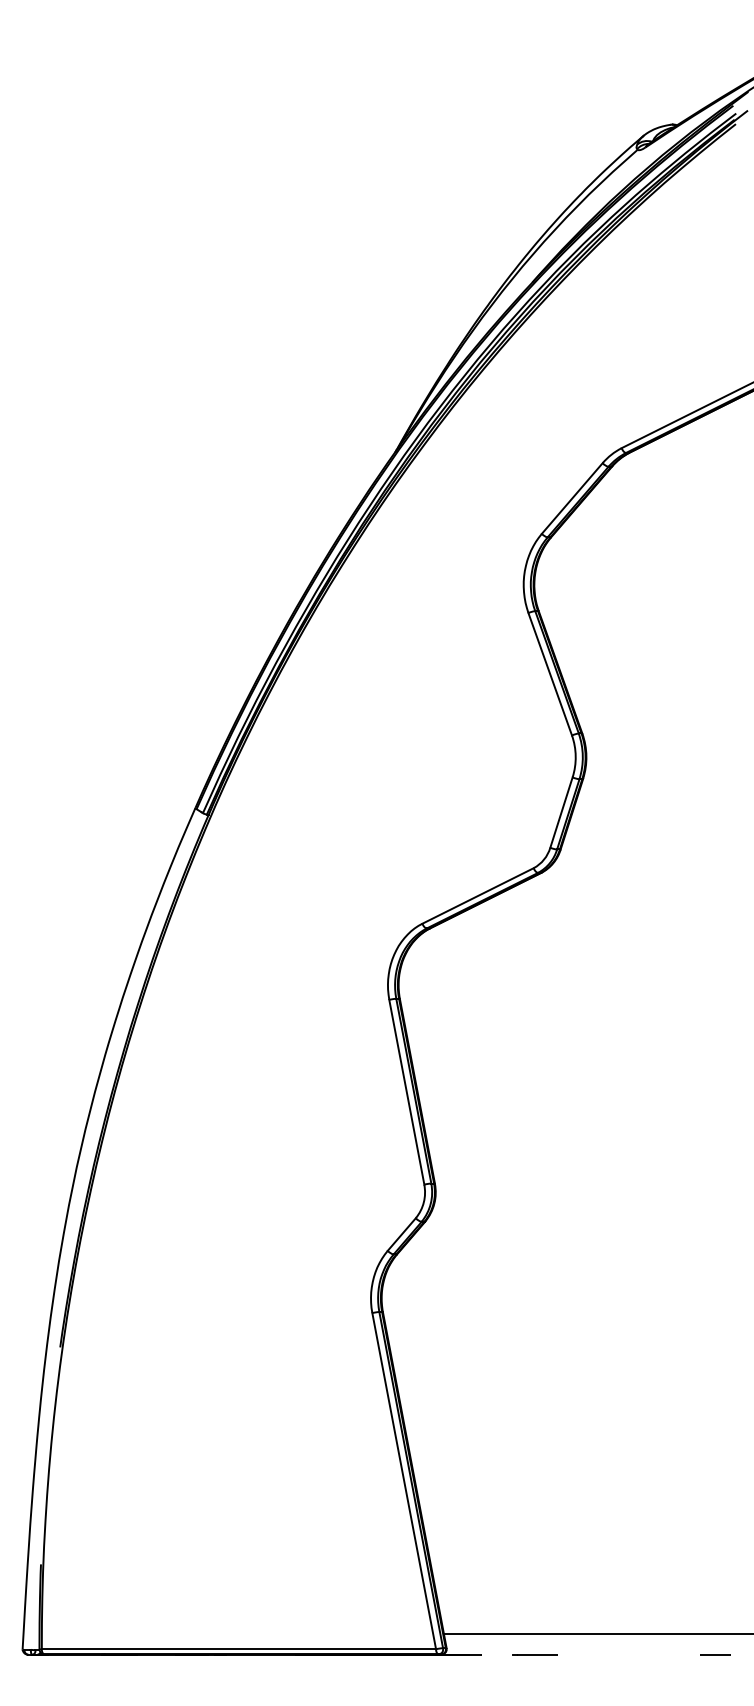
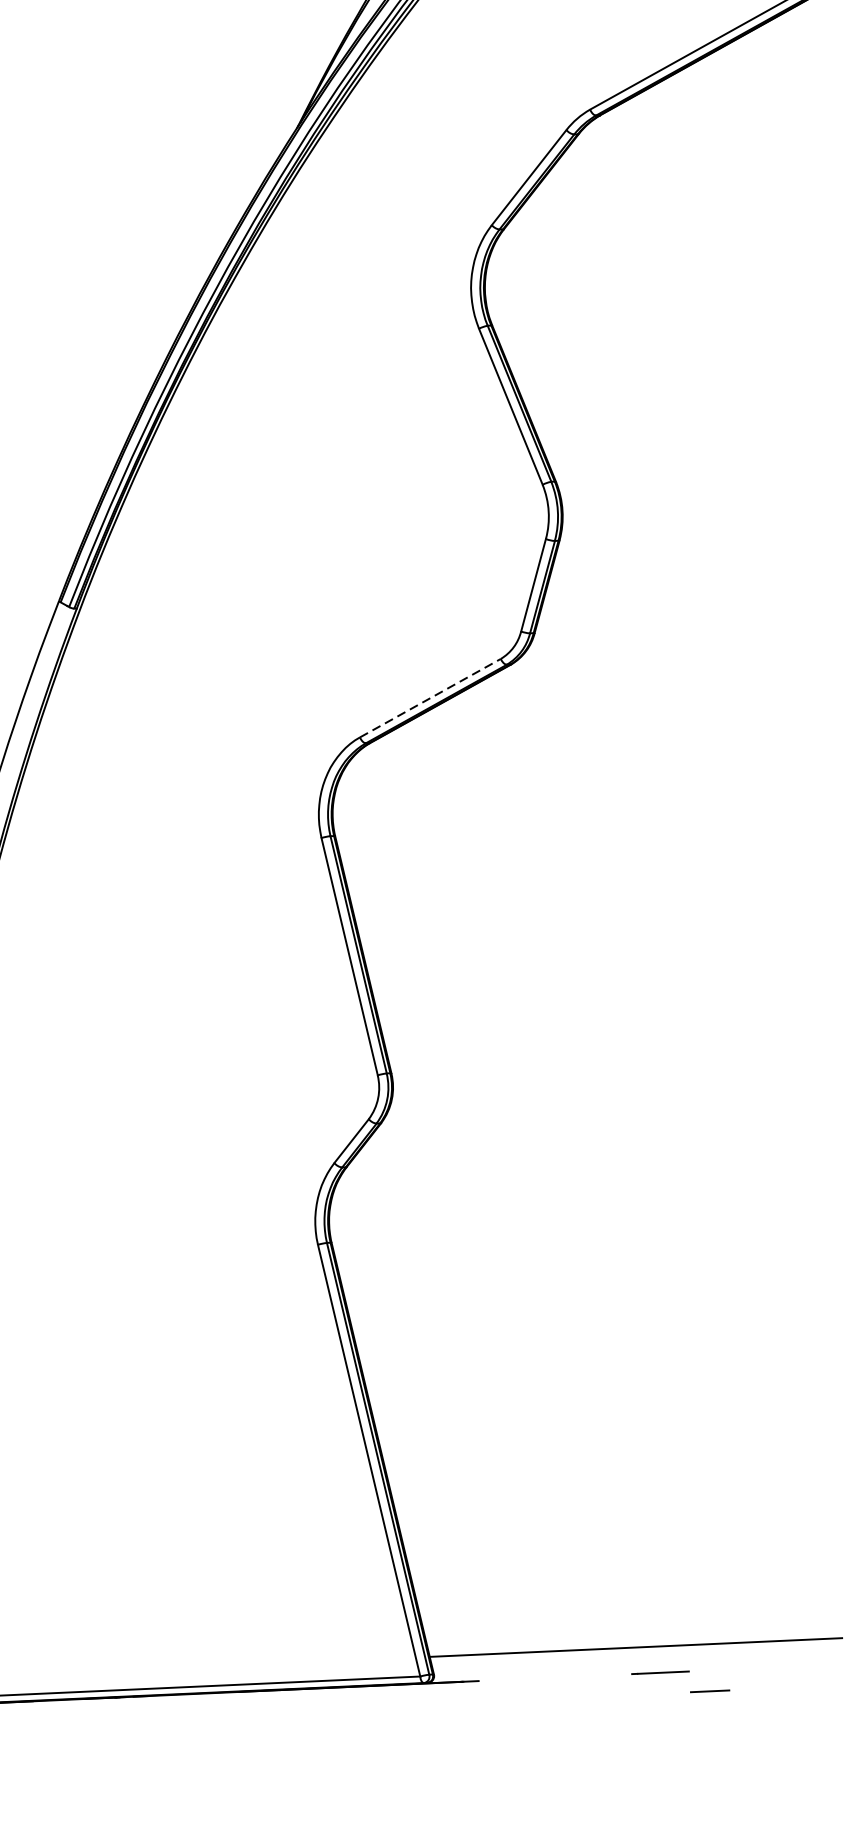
line: (478, 895) -> (430, 697), solid -> dashed
line: (534, 1654) -> (659, 1672), moved
line: (715, 1654) -> (709, 1690), moved

